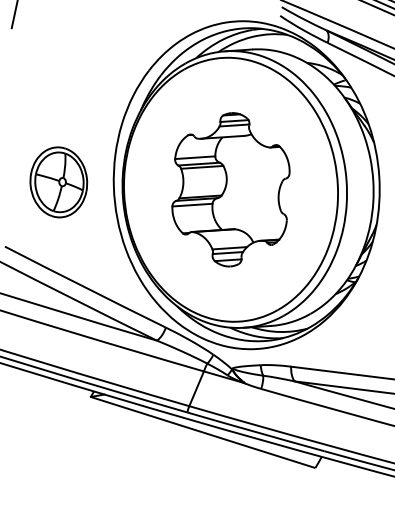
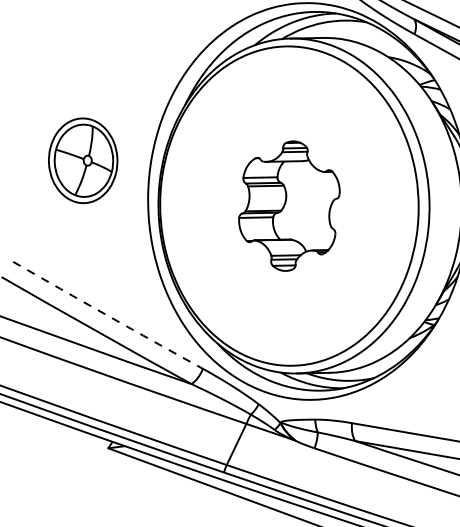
part: (58, 182) -> (82, 160), moved
part: (230, 189) -> (288, 205), size x0.7
arc: (85, 287) -> (108, 315), solid -> dashed

